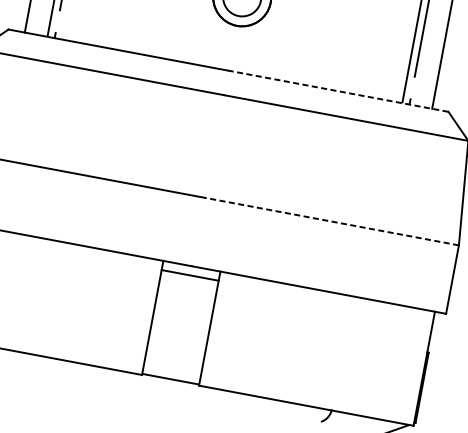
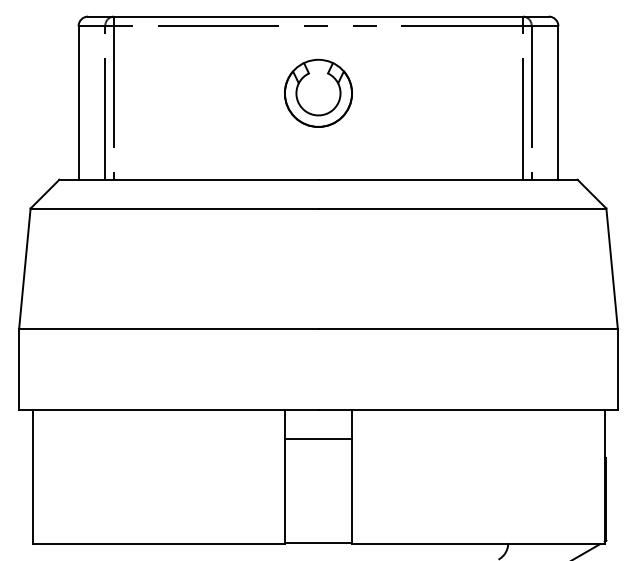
line: (338, 91) -> (448, 179), dashed -> solid
line: (332, 221) -> (468, 329), dashed -> solid
line: (190, 275) -> (318, 438), moved

